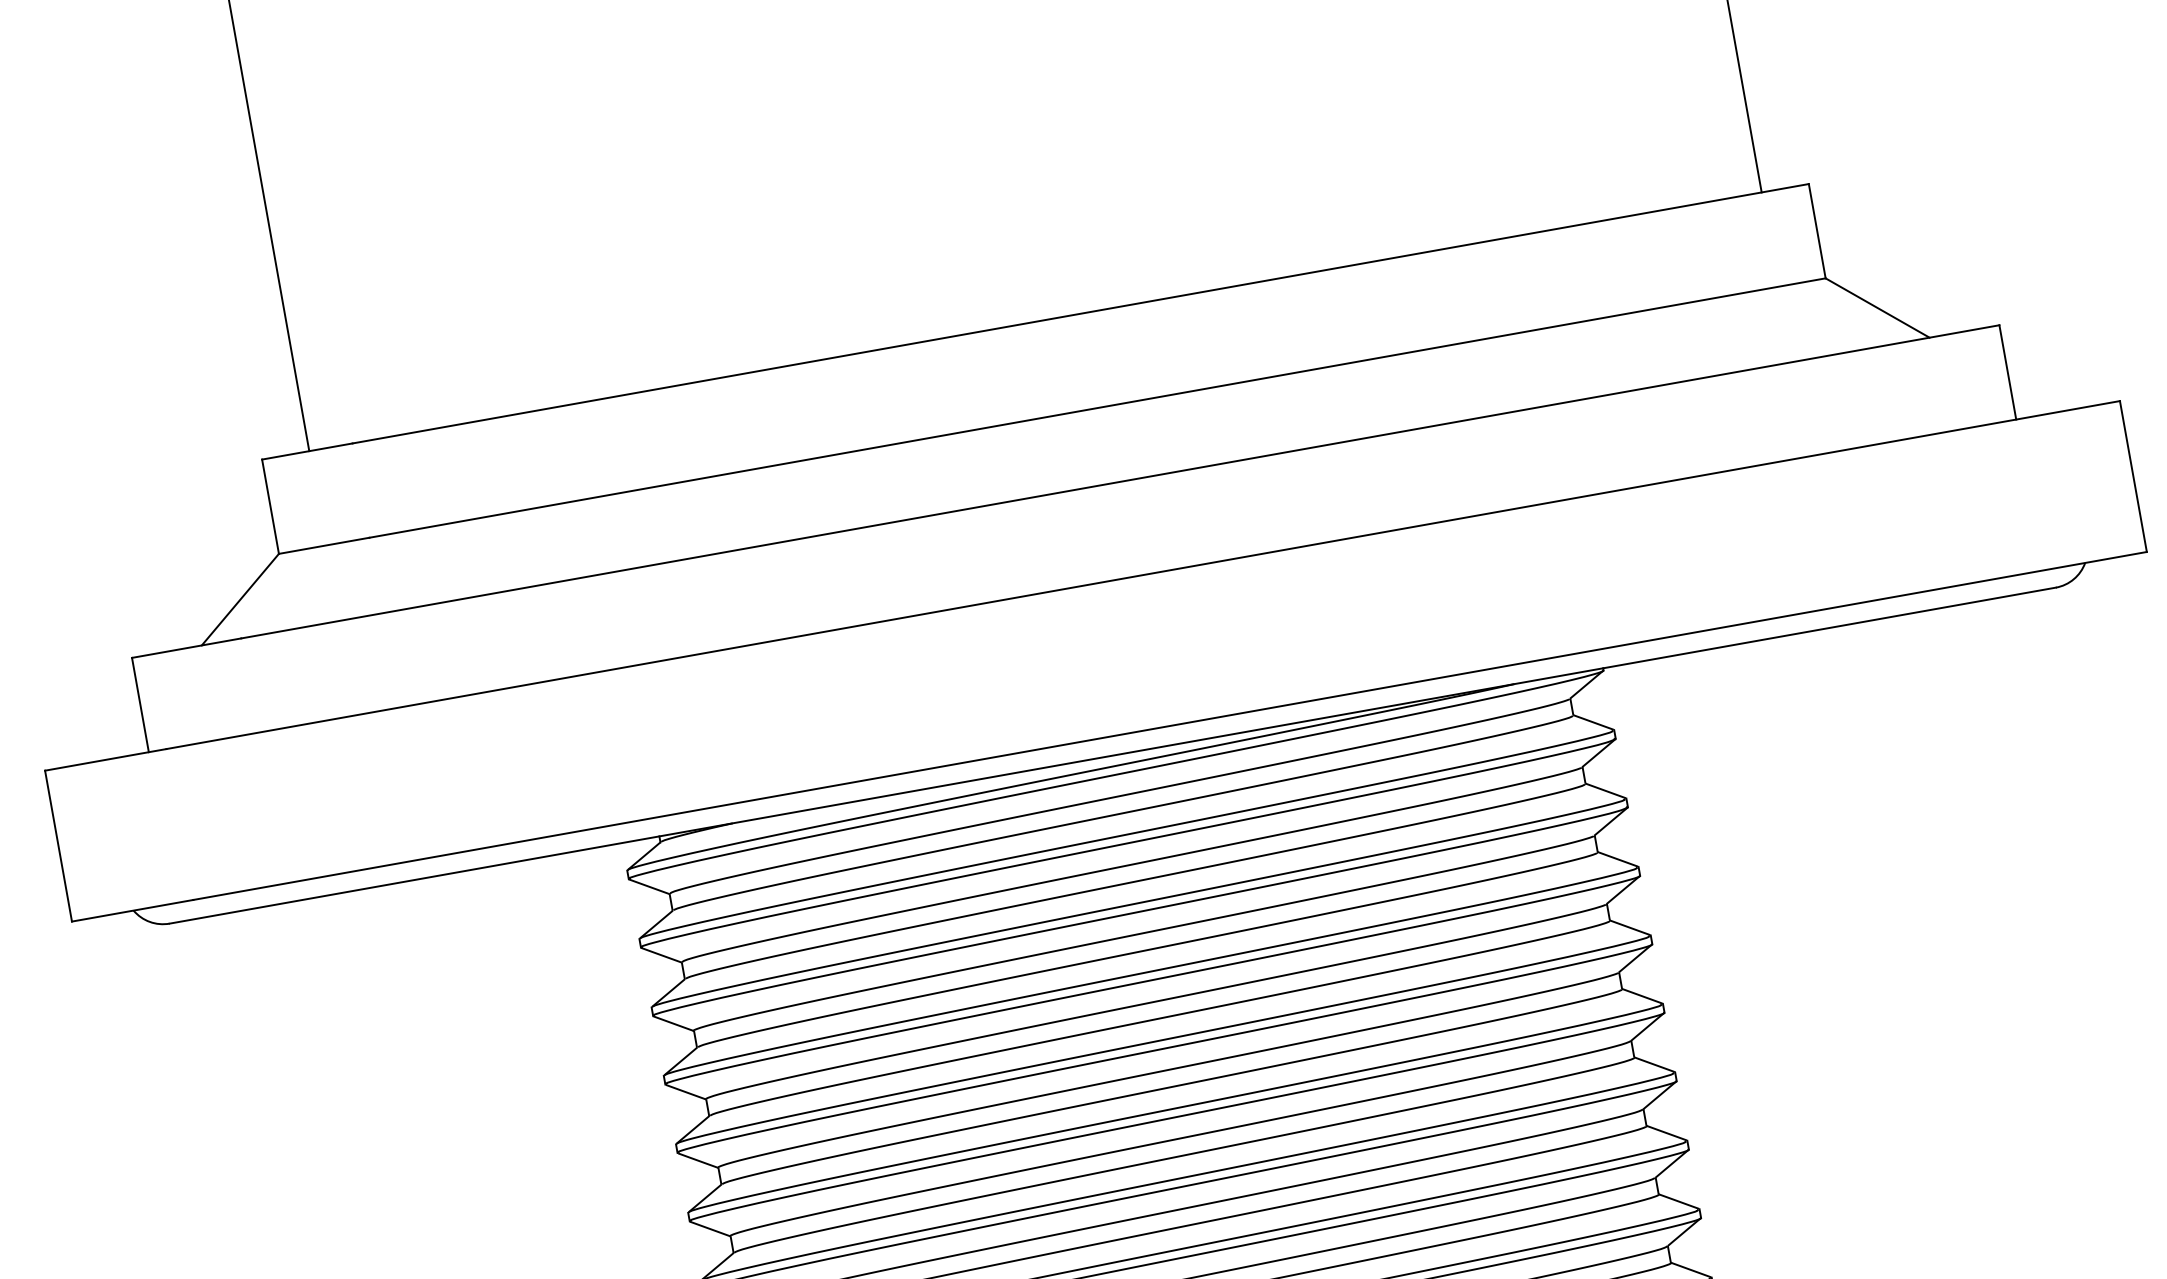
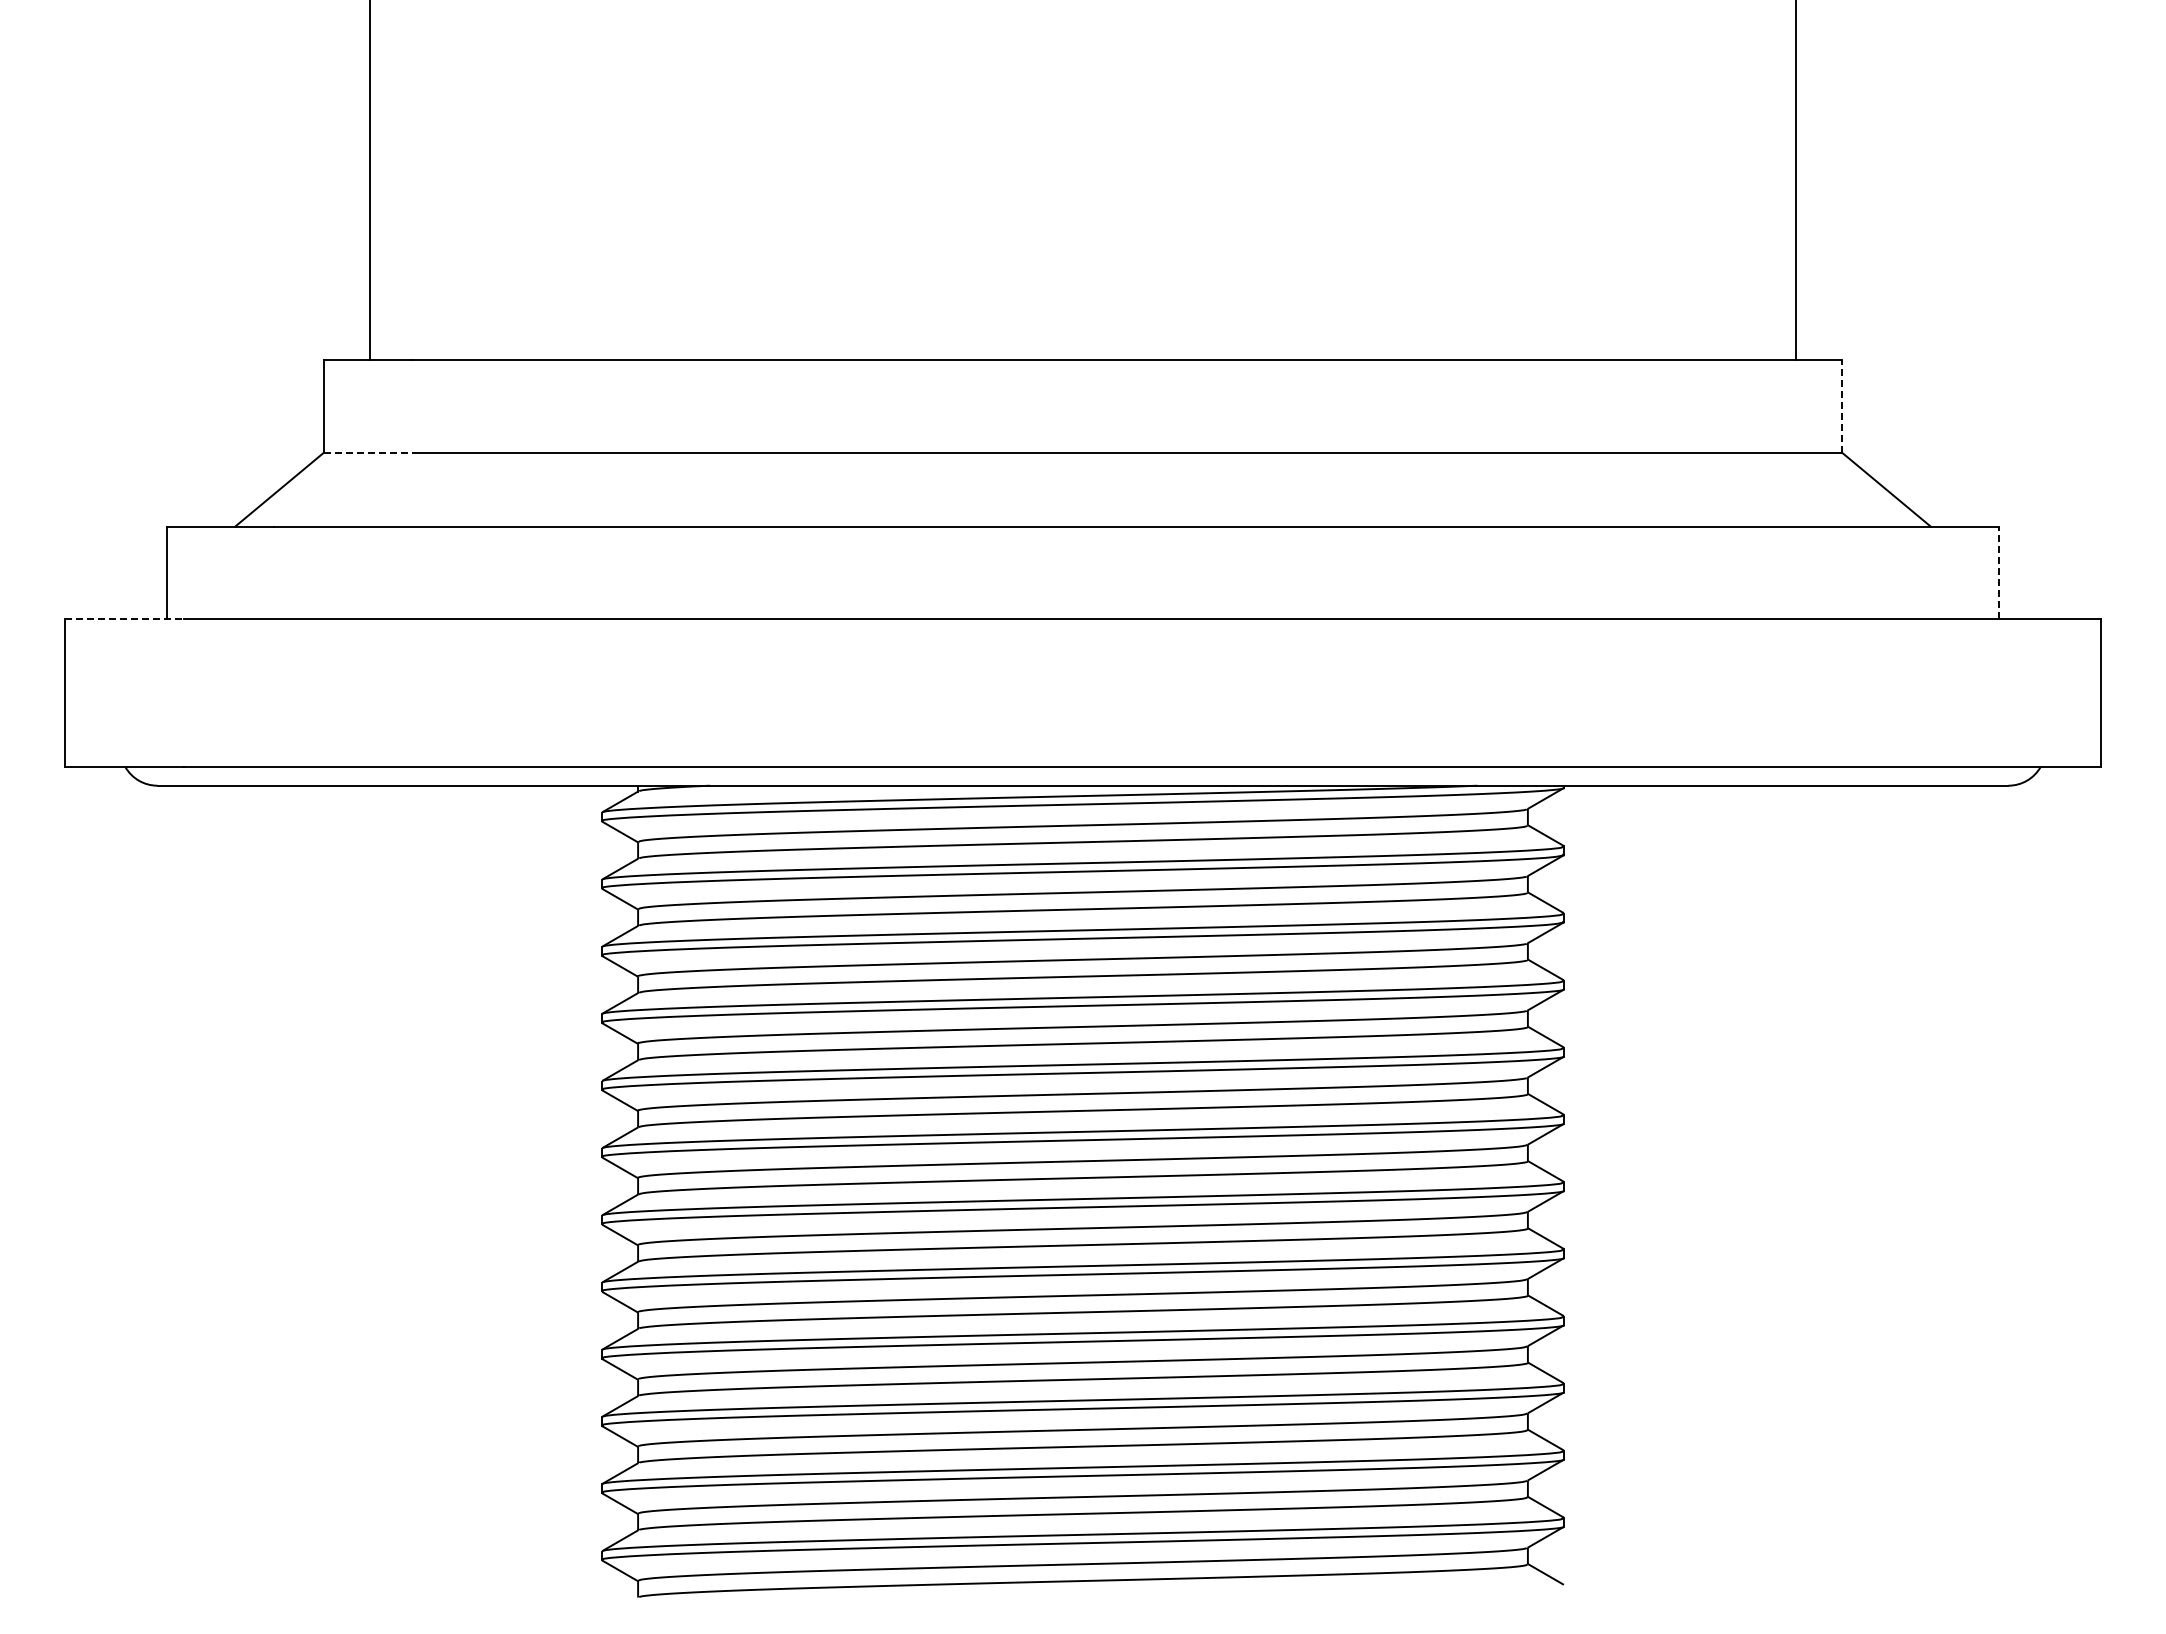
line: (1816, 230) -> (1841, 405), solid -> dashed
line: (2008, 371) -> (1999, 572), solid -> dashed
line: (324, 545) -> (368, 452), solid -> dashed
line: (105, 760) -> (124, 619), solid -> dashed

